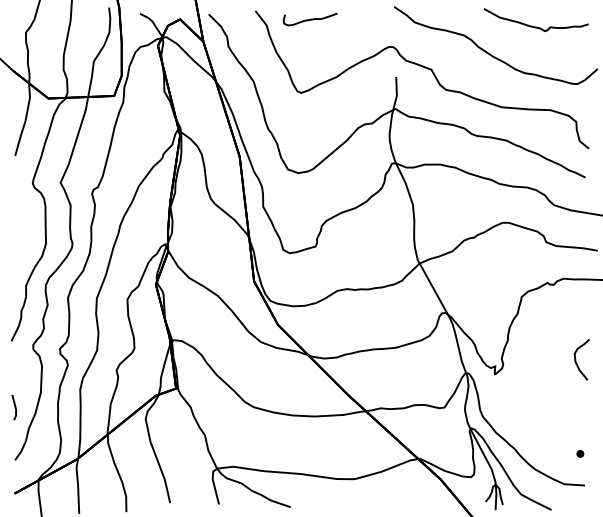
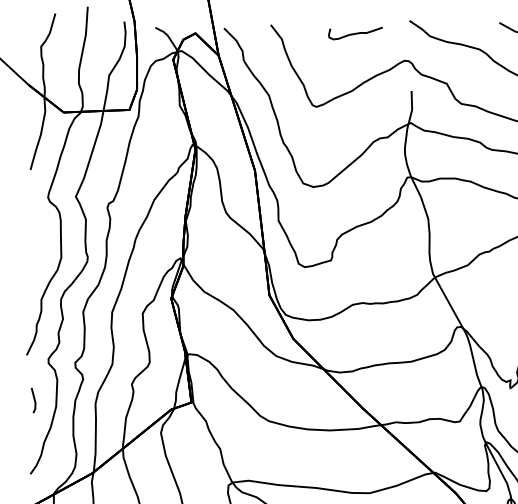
curve: (309, 19) -> (354, 33), moved
line: (14, 407) -> (33, 400), moved

